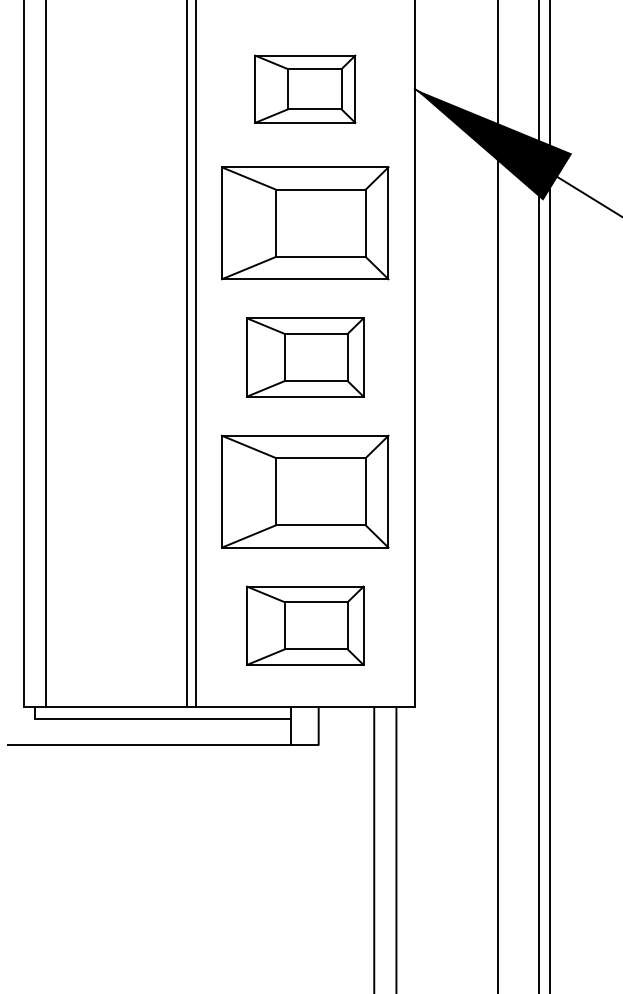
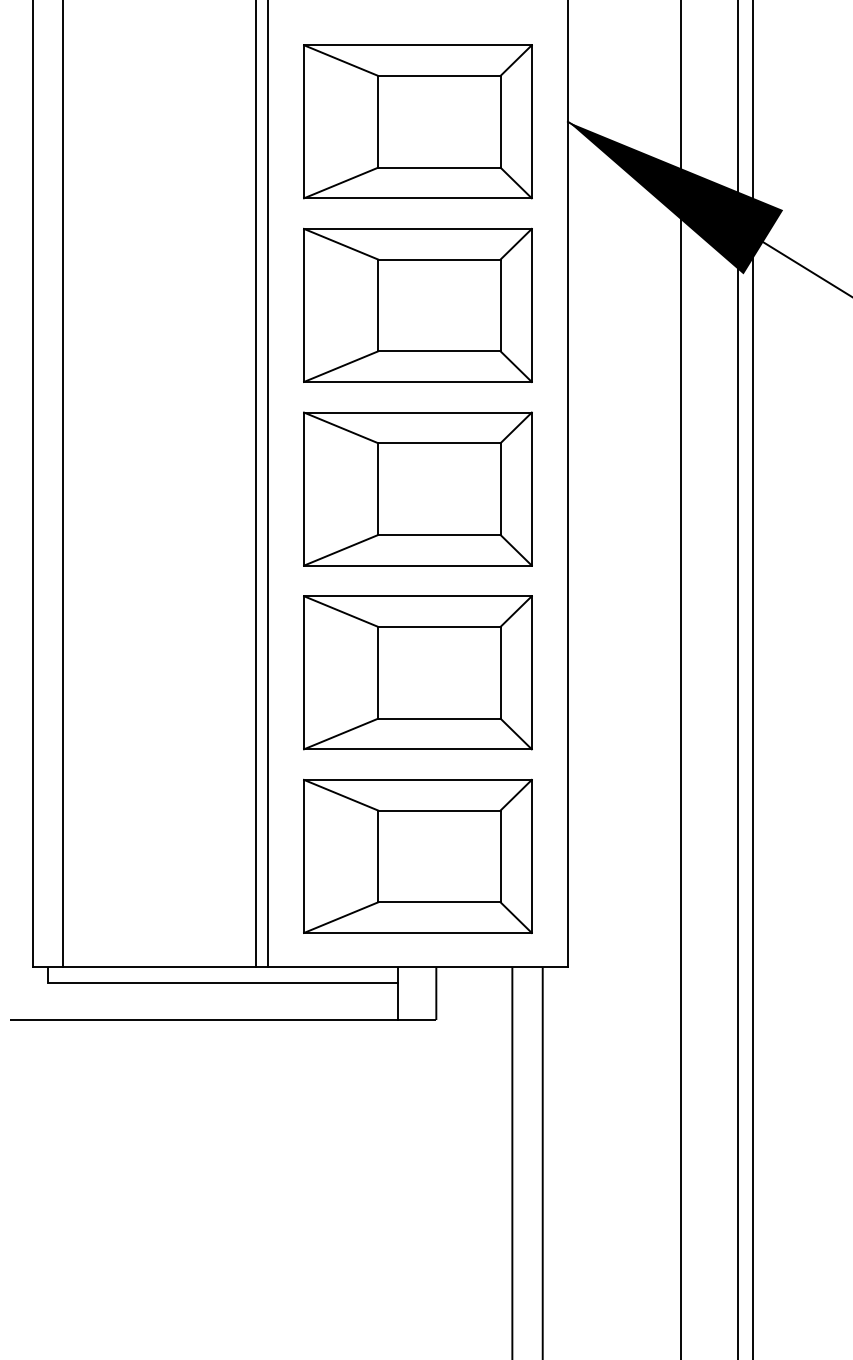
part: (305, 89) -> (418, 122), size x1.67
part: (305, 357) -> (418, 489), size x1.43
part: (305, 625) -> (418, 855), size x1.43

